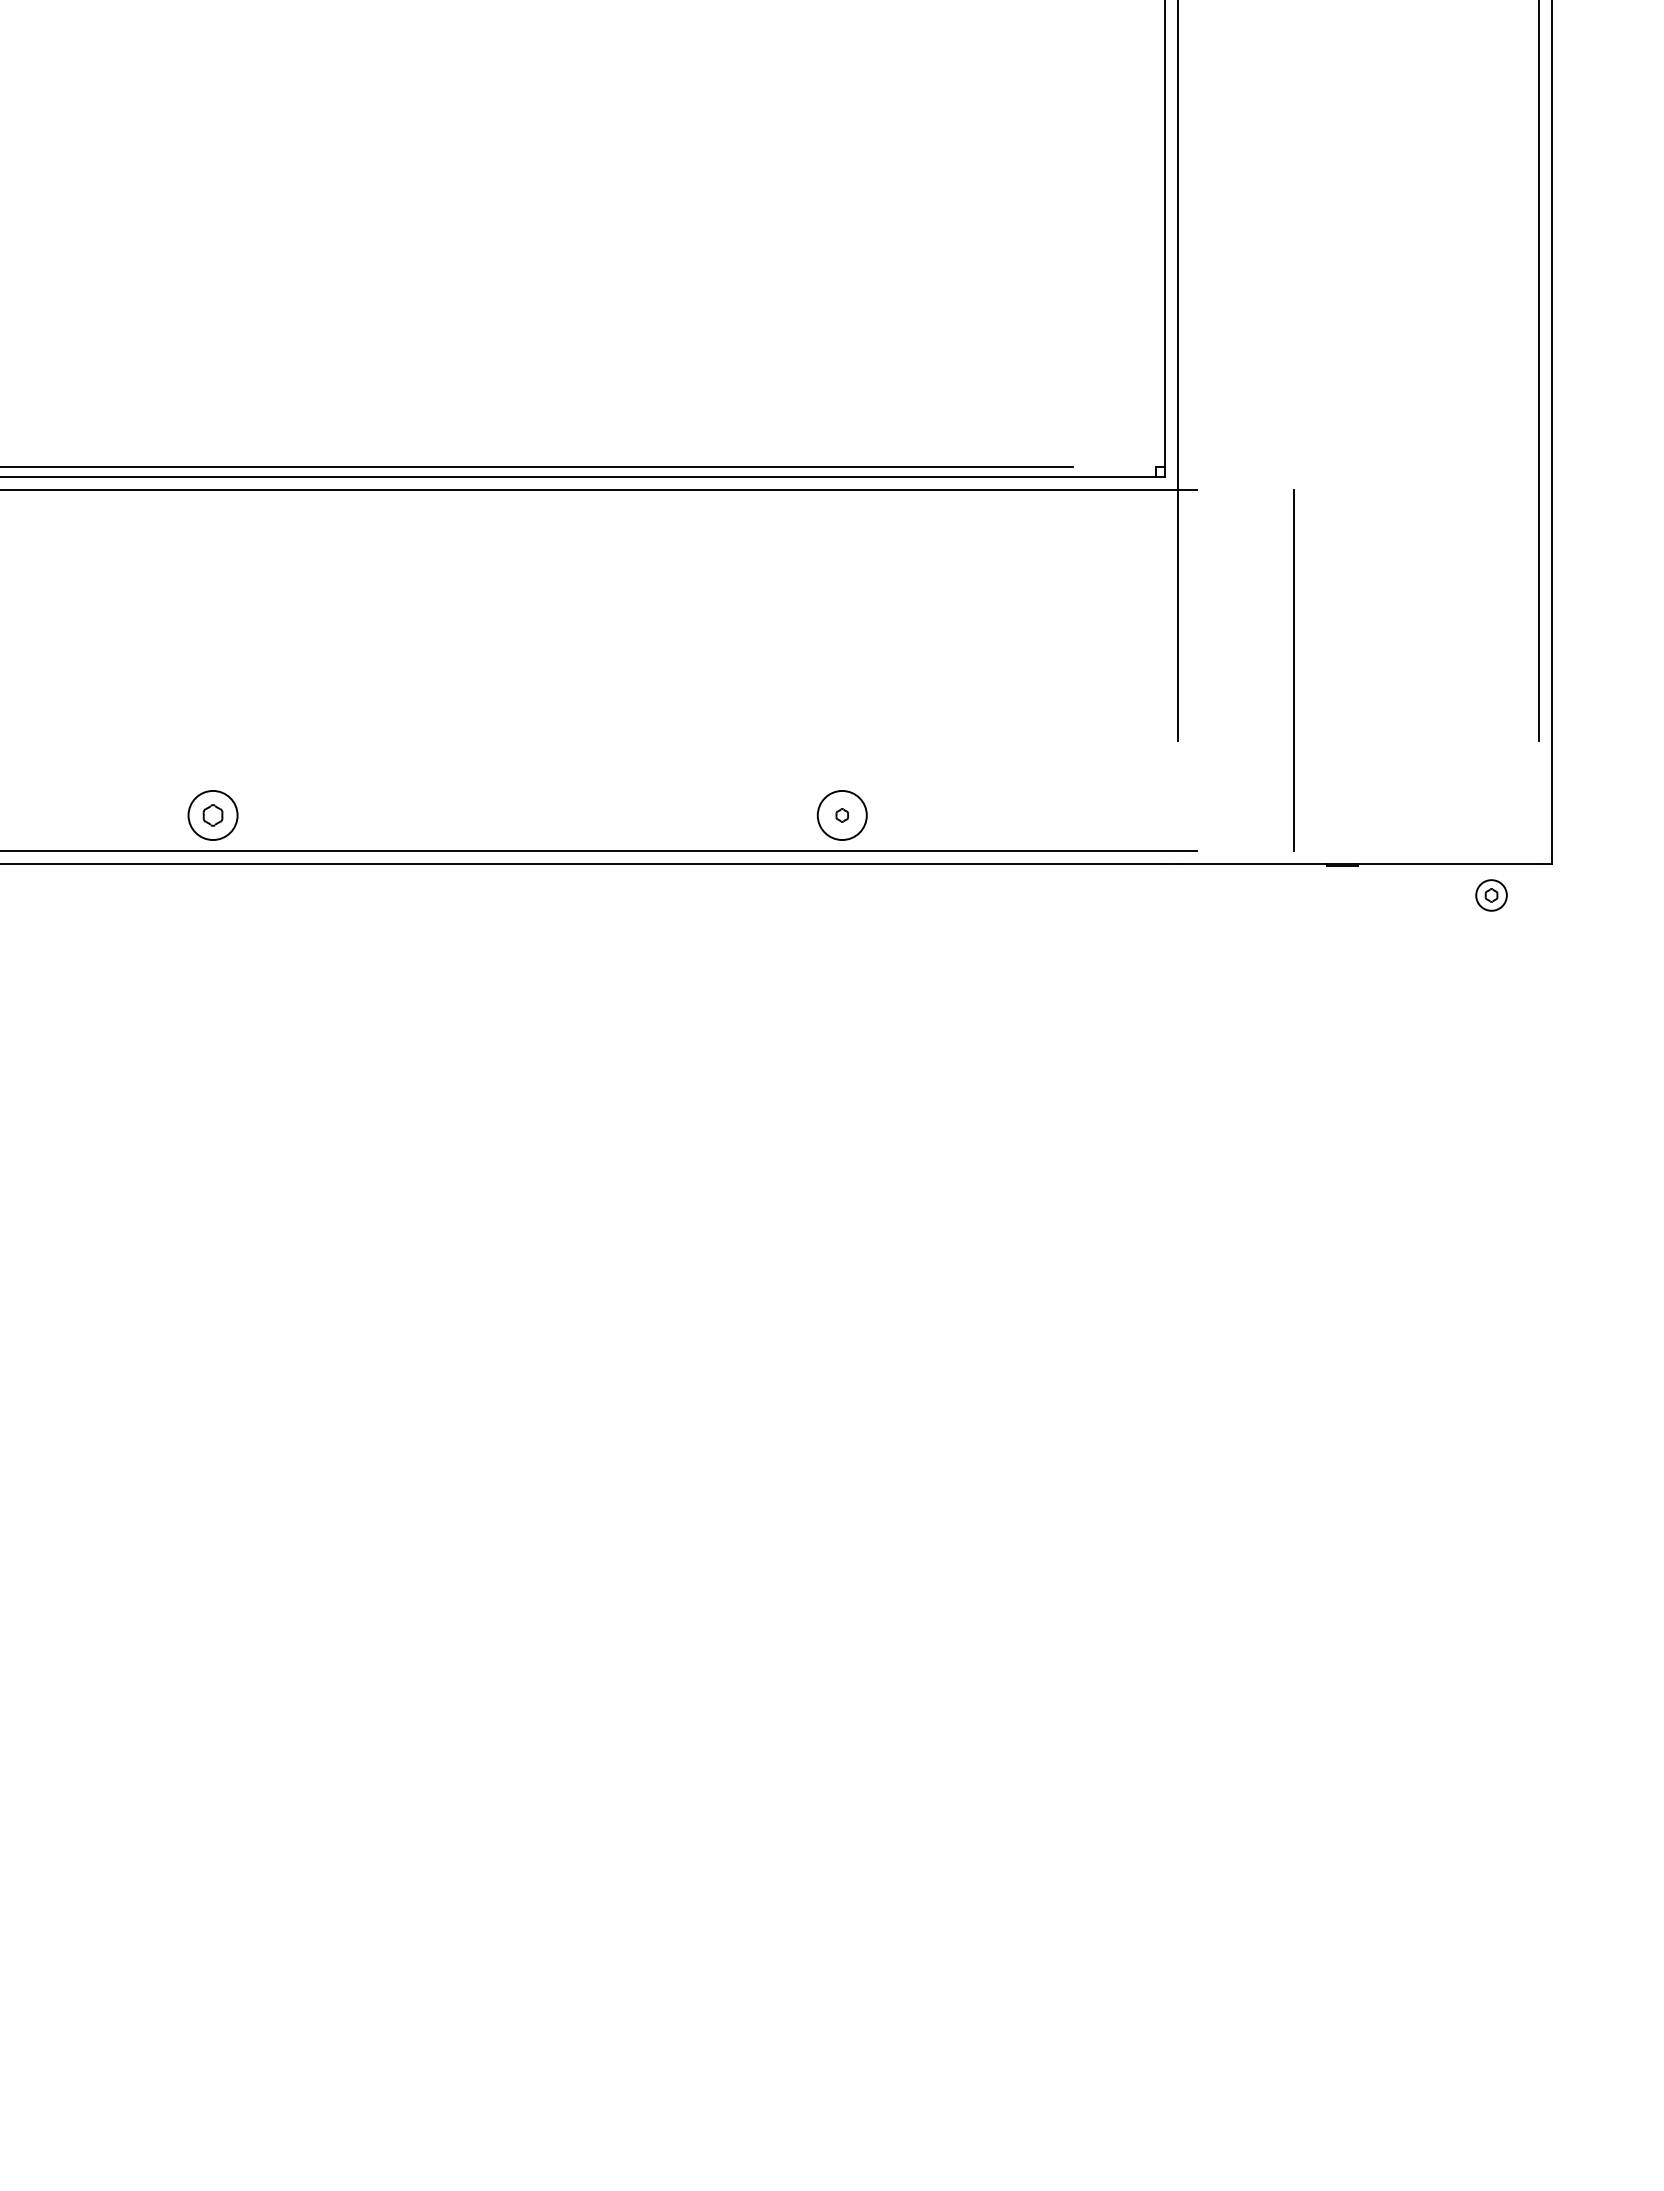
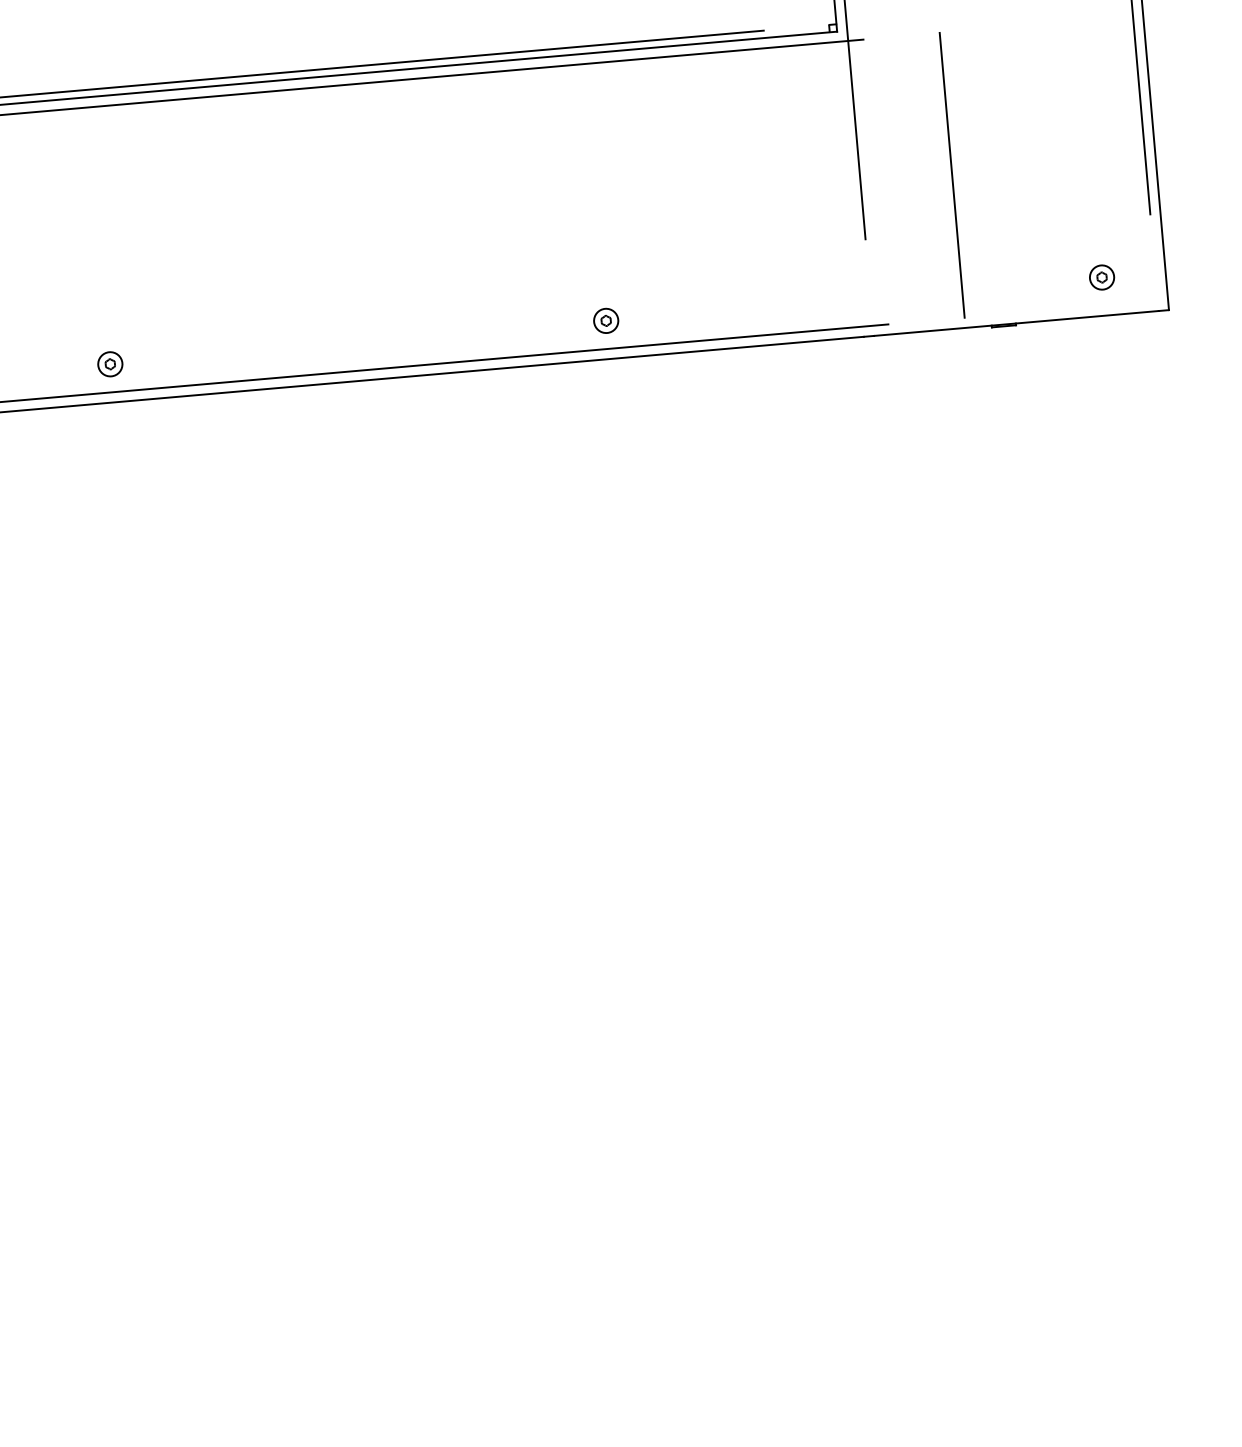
part: (212, 815) -> (109, 364), size x0.62
circle: (841, 815) -> (605, 320), size x0.62
part: (1491, 895) -> (1102, 277), moved

